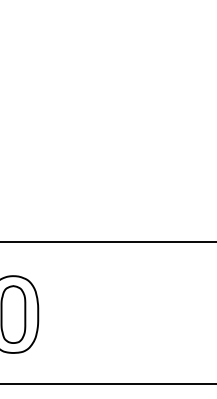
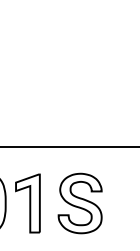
part: (66, 314) -> (27, 203), added
part: (133, 314) -> (79, 203), added

